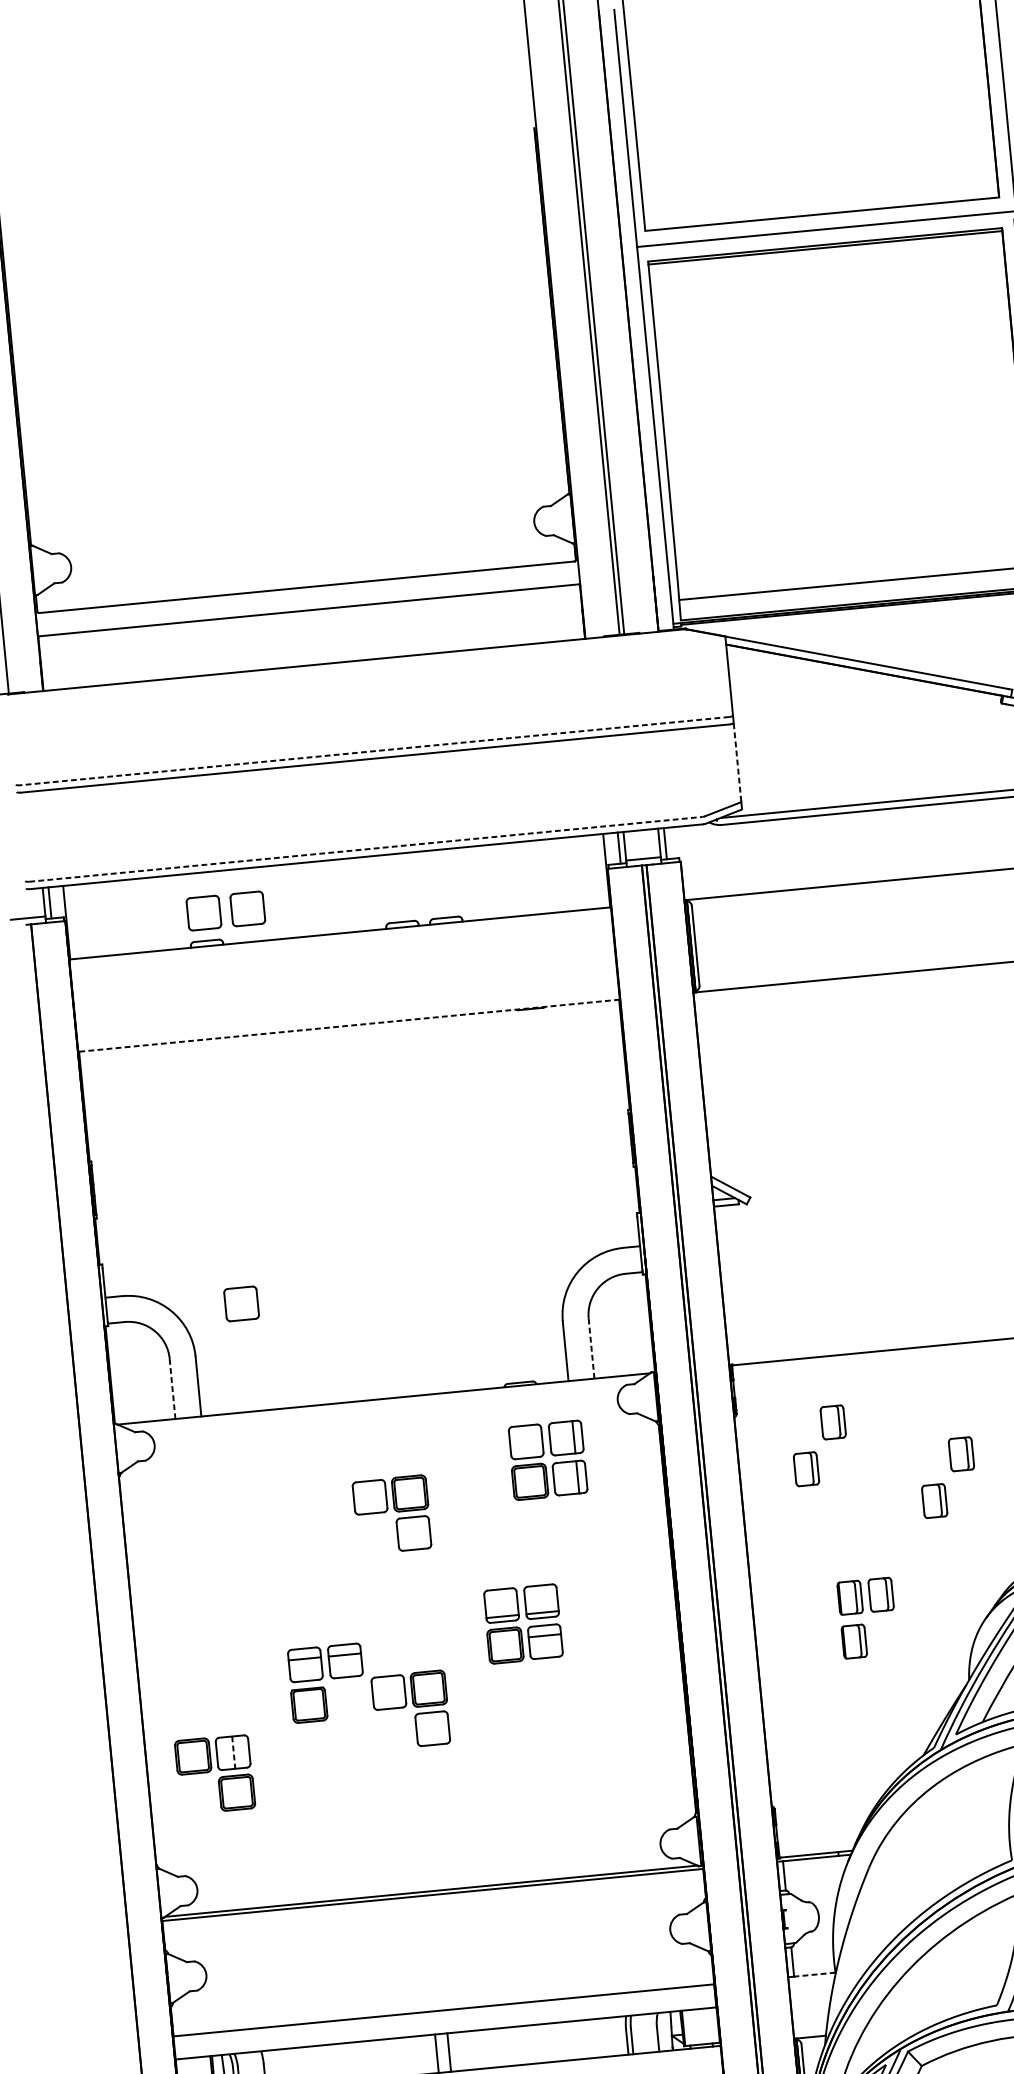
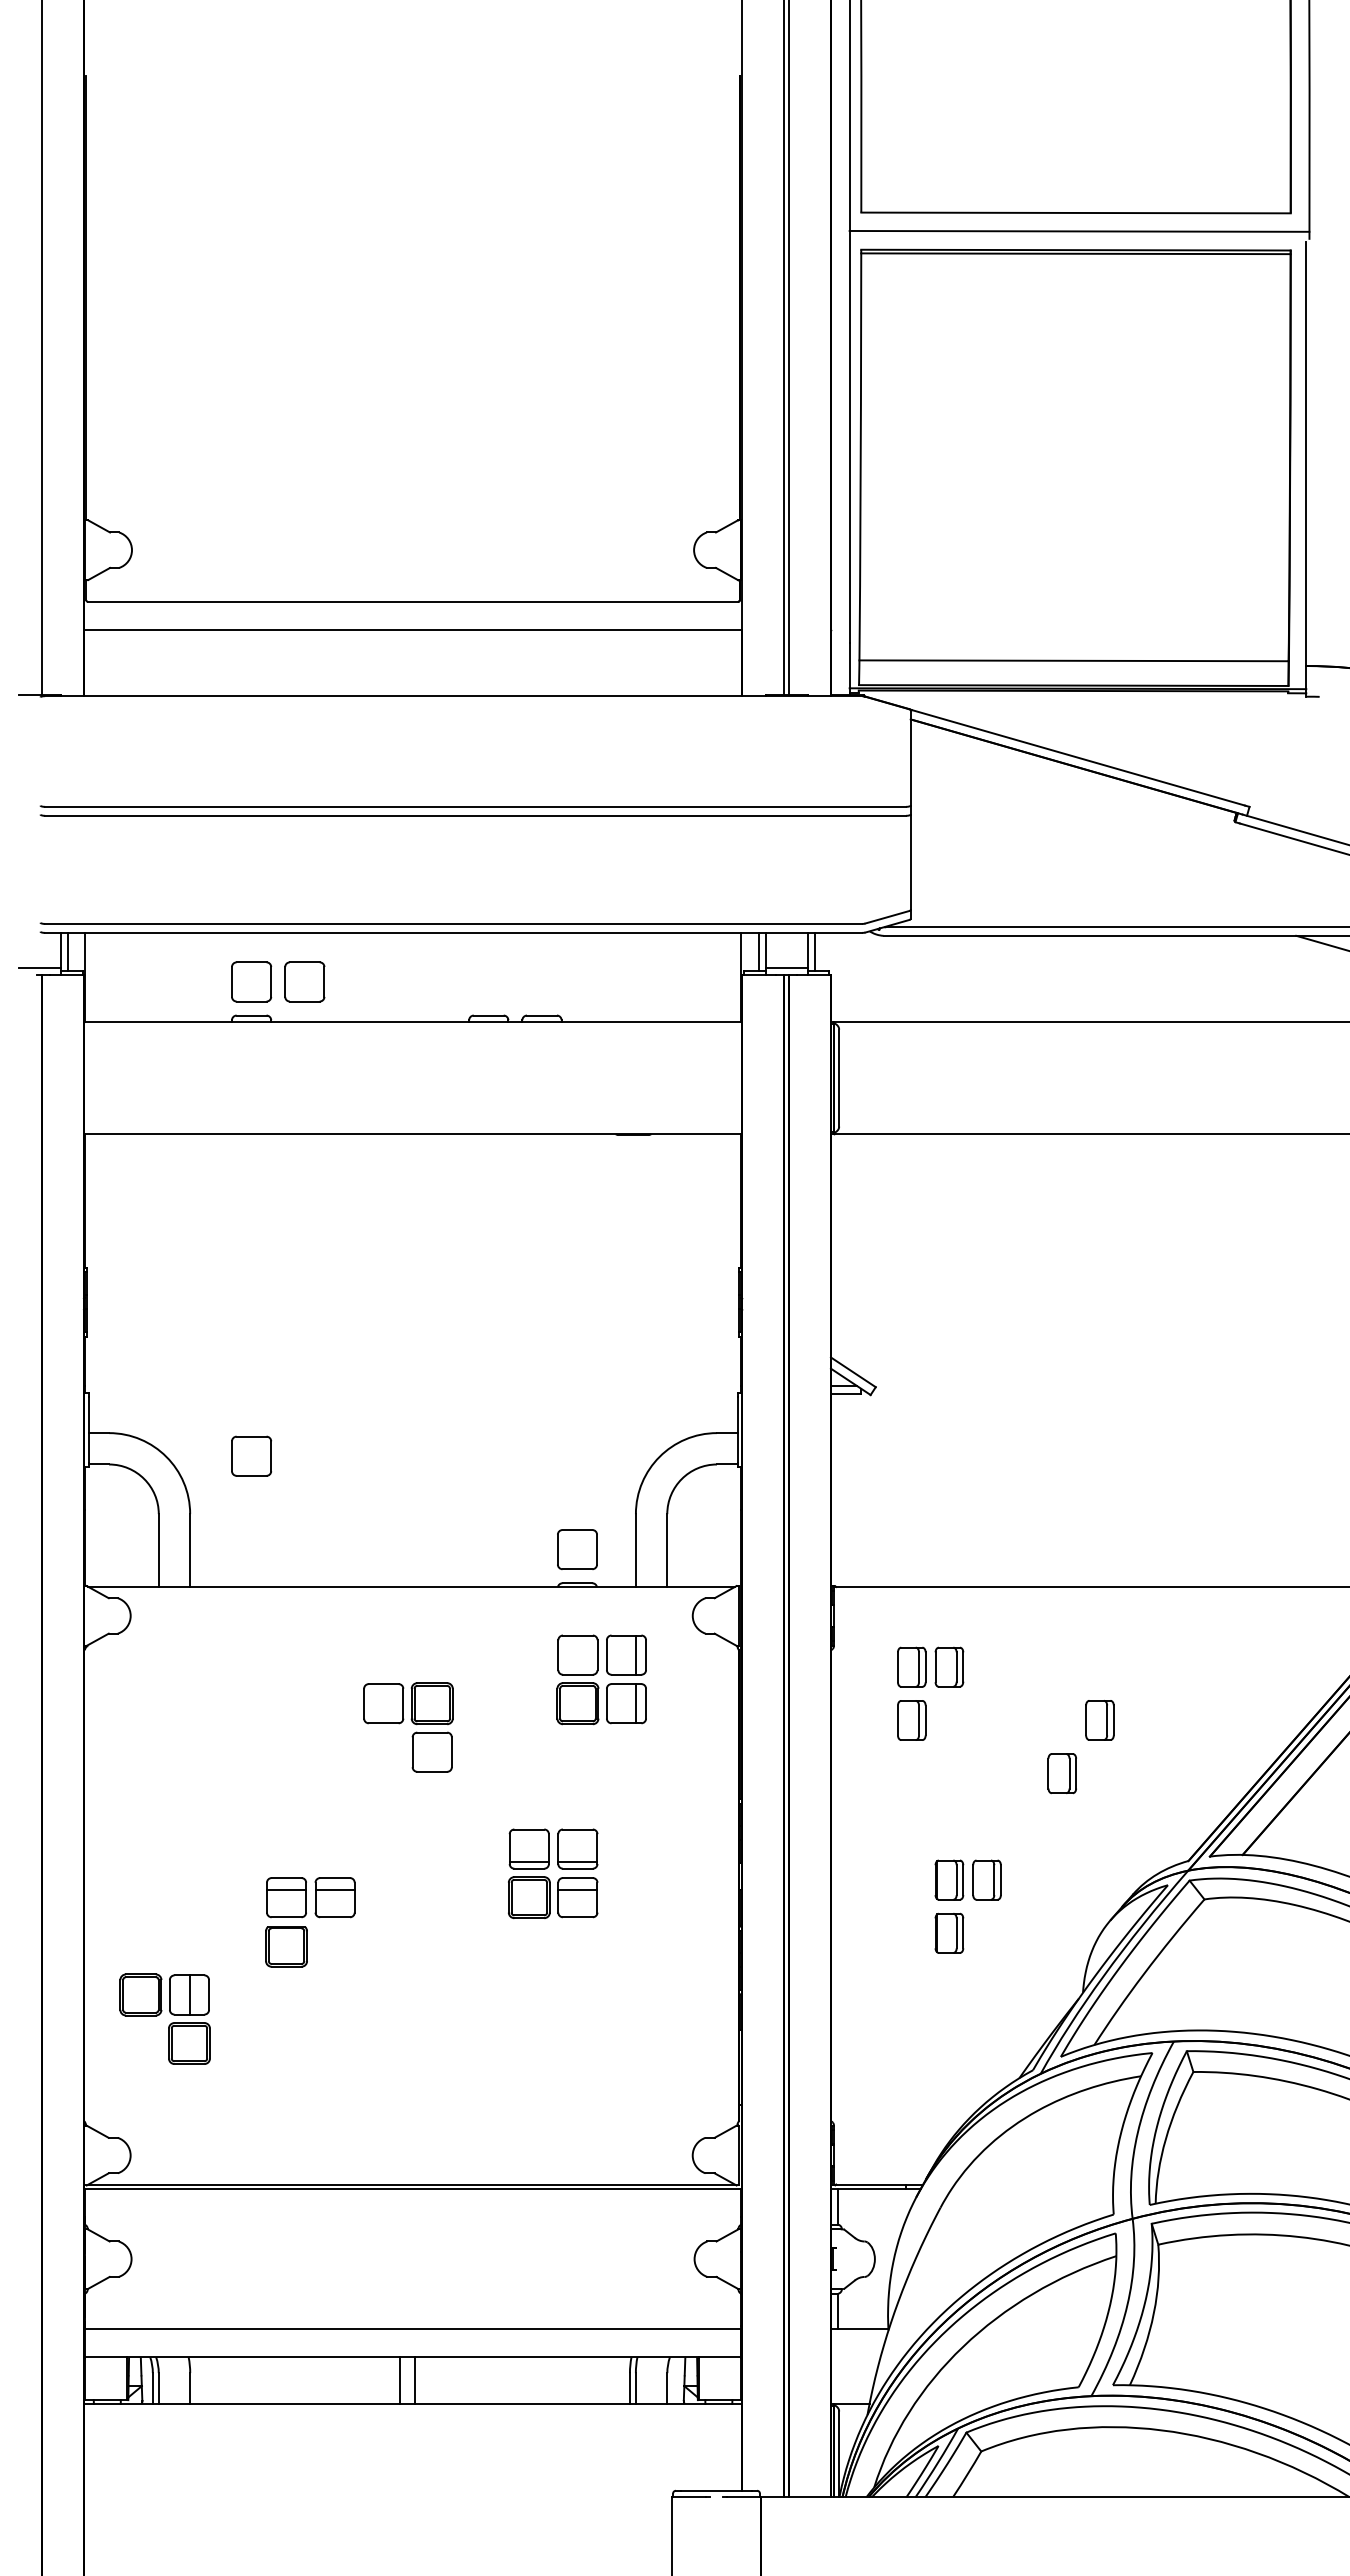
line: (374, 750) -> (475, 806), dashed -> solid
line: (737, 762) -> (910, 862), dashed -> solid
line: (366, 848) -> (454, 923), dashed -> solid
line: (349, 1026) -> (413, 1134), dashed -> solid
line: (591, 1349) -> (667, 1551), dashed -> solid
part: (517, 1354) -> (577, 1549), added
line: (172, 1389) -> (158, 1551), dashed -> solid
part: (801, 1424) -> (911, 1666), added
part: (414, 1705) -> (412, 1959), removed
line: (233, 1752) -> (190, 1994), dashed -> solid
line: (814, 1974) -> (862, 2329), dashed -> solid

